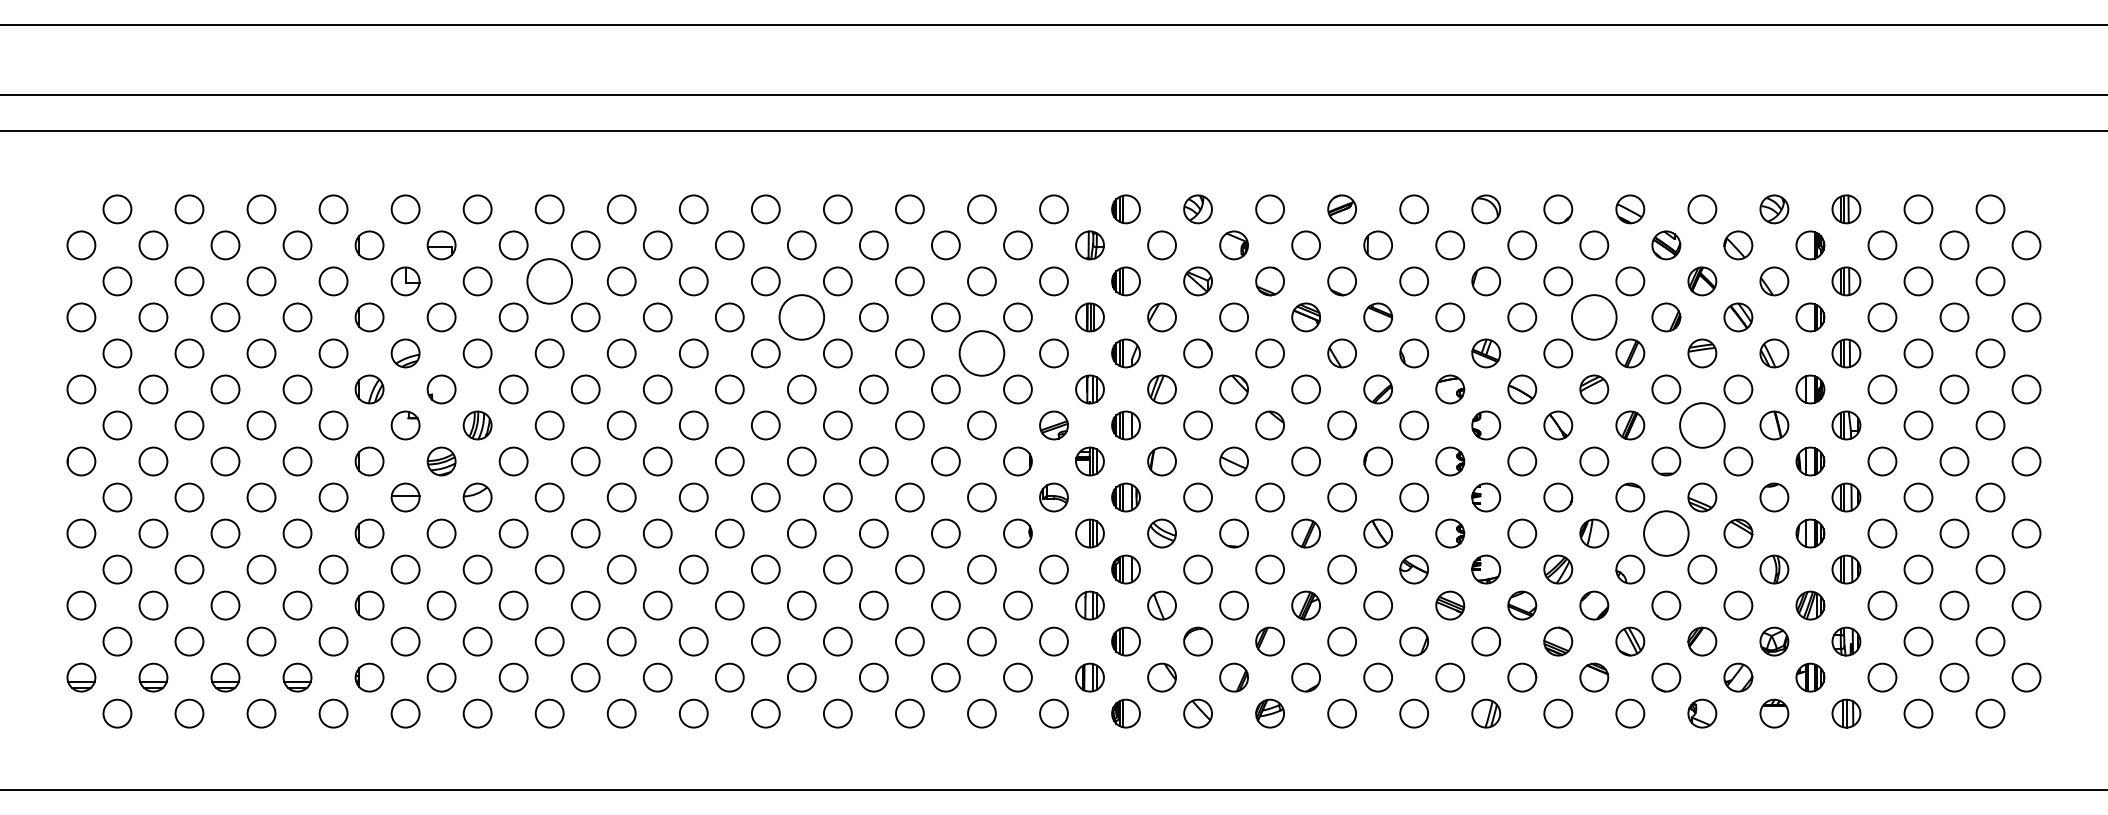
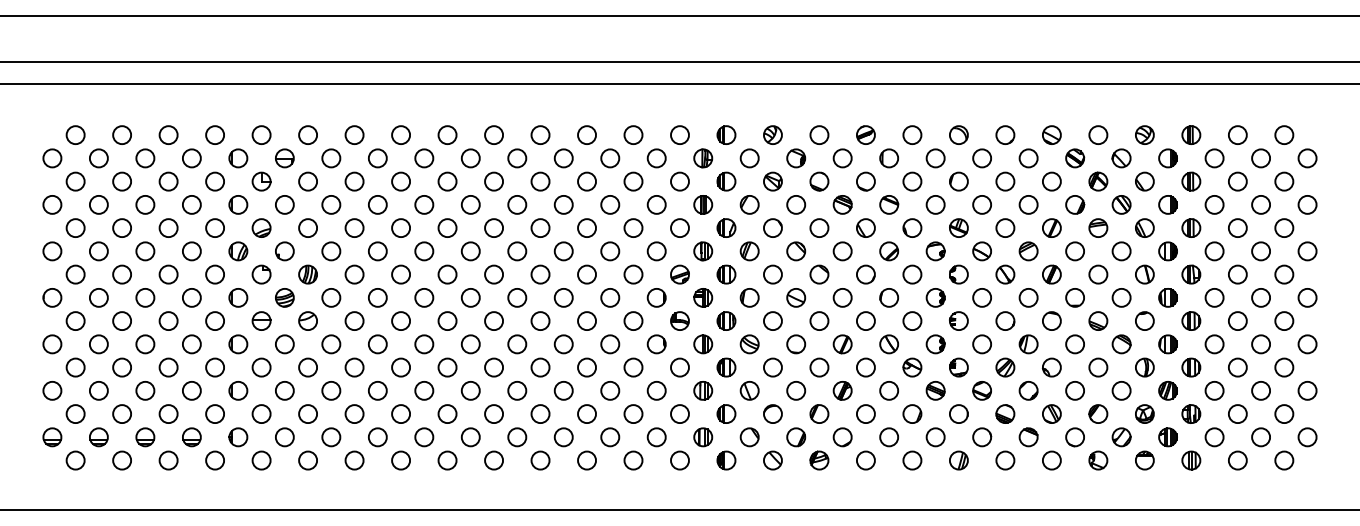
circle: (549, 281) -> (354, 181), size x0.62
circle: (802, 316) -> (517, 204), size x0.62
circle: (1594, 316) -> (1028, 204), size x0.62
circle: (981, 354) -> (633, 228), size x0.62
circle: (1702, 425) -> (1098, 274), size x0.62
circle: (1666, 533) -> (1075, 344), size x0.62

